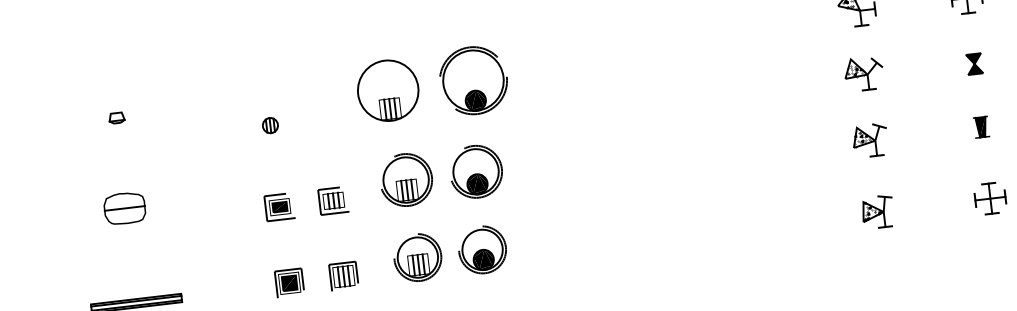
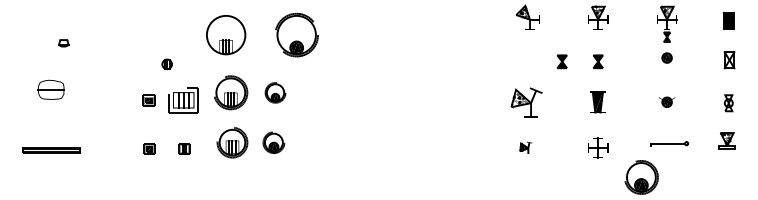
part: (917, 70) -> (561, 61), added
part: (863, 73) -> (527, 59), removed
part: (473, 79) -> (296, 34), moved
part: (116, 118) -> (63, 43), moved
part: (269, 125) -> (166, 64), moved
part: (980, 126) -> (597, 101), size x1.6
part: (869, 139) -> (526, 101), size x1.4
part: (475, 171) -> (275, 92), size x0.6
part: (333, 200) -> (183, 100), size x1.6
part: (278, 207) -> (148, 100), size x0.7
part: (876, 211) -> (525, 147), size x0.6
part: (481, 249) -> (273, 142), size x0.7
part: (343, 275) -> (184, 148), size x0.6
part: (289, 282) -> (149, 148), size x0.6

